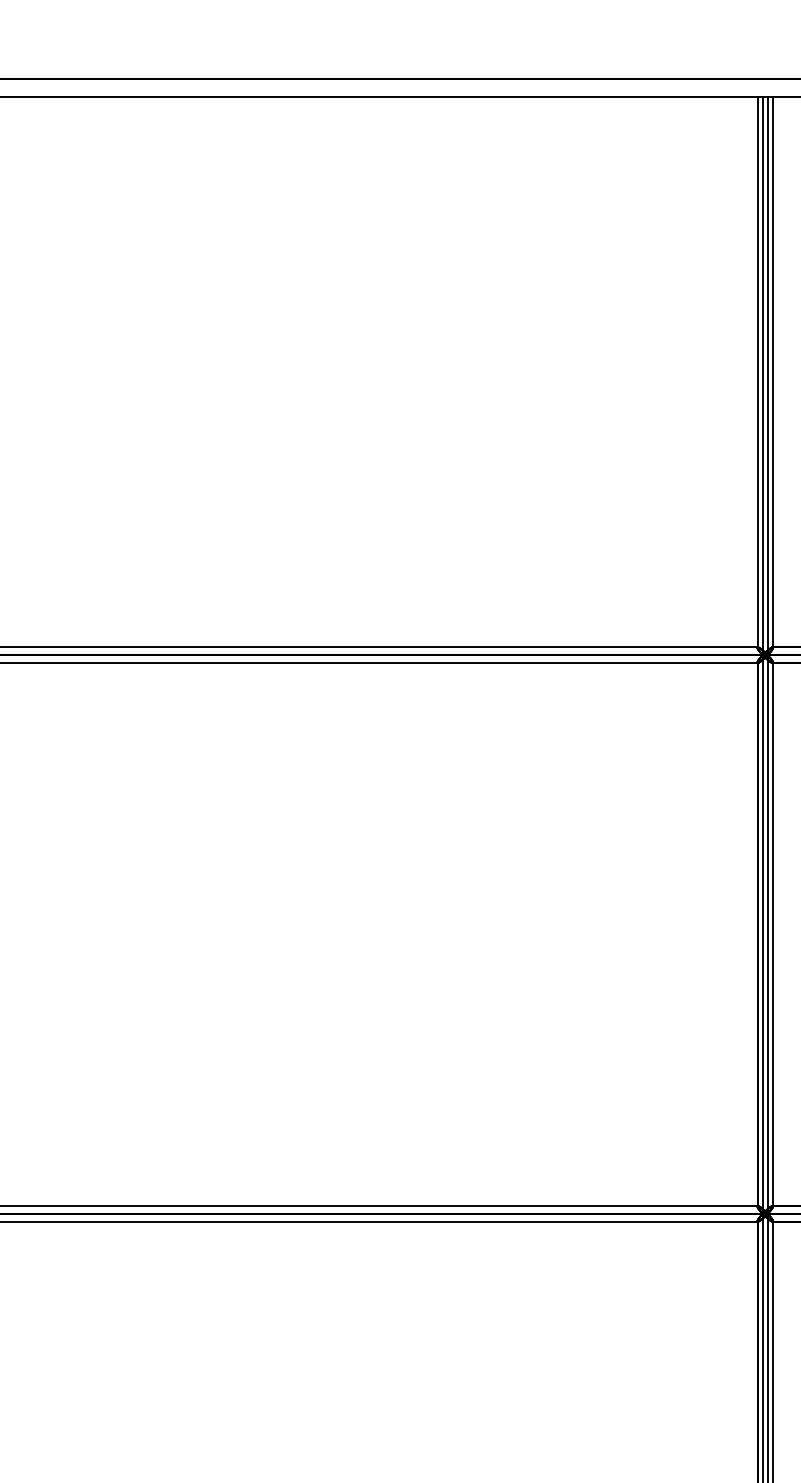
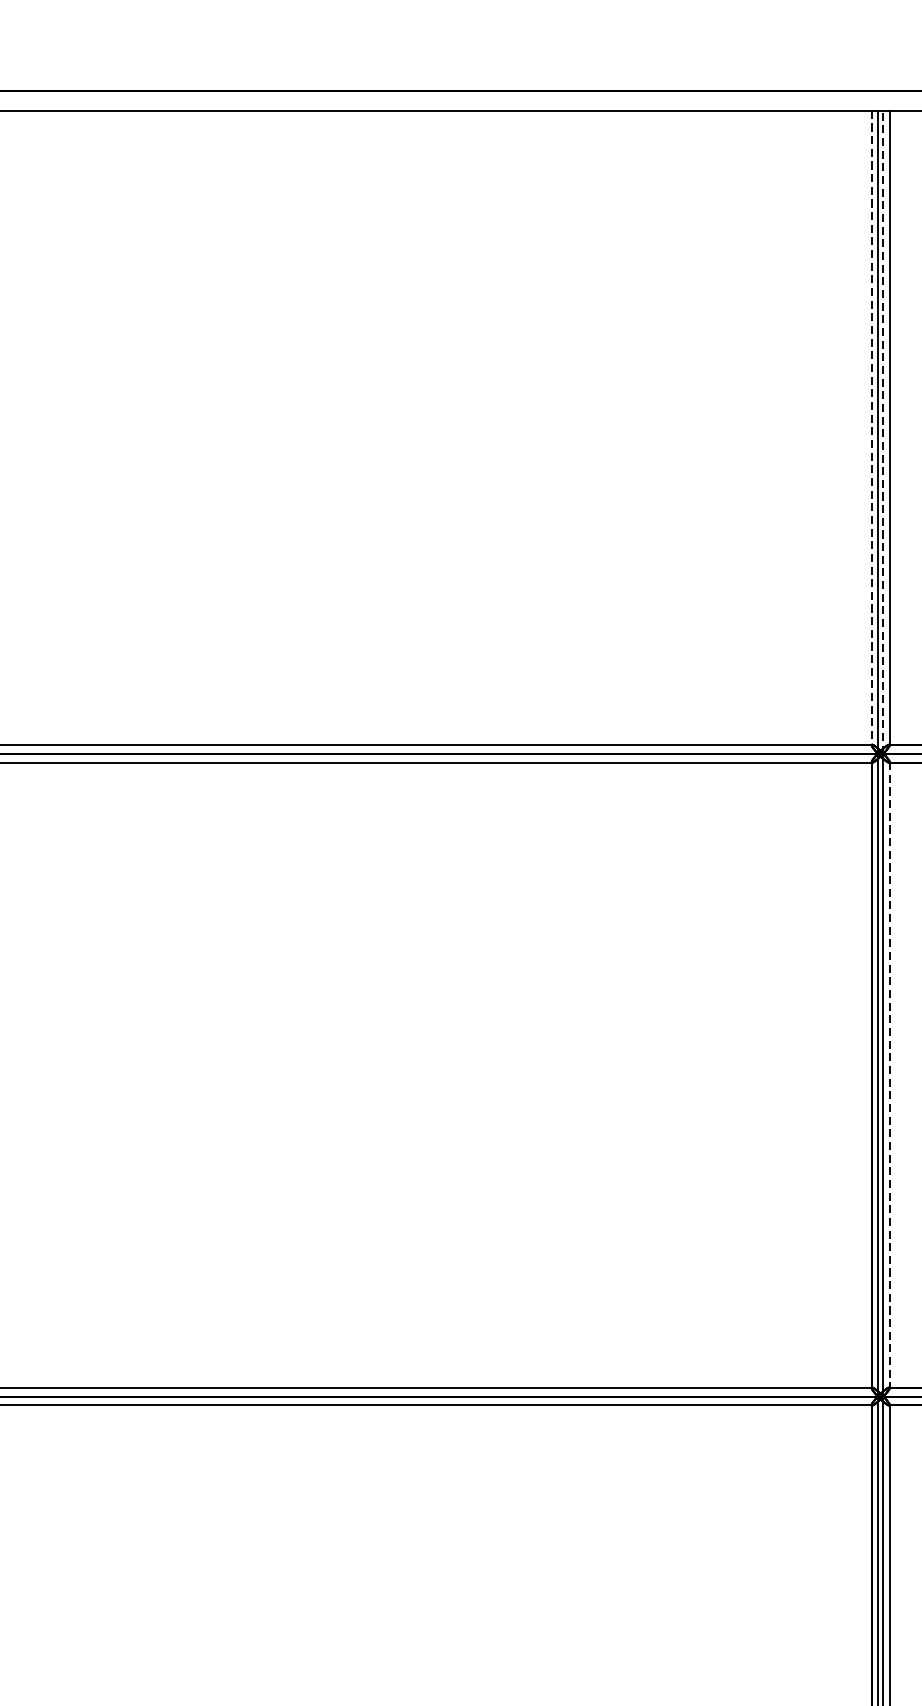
line: (757, 372) -> (871, 428), solid -> dashed
line: (767, 375) -> (883, 431), solid -> dashed
line: (772, 934) -> (889, 1075), solid -> dashed

